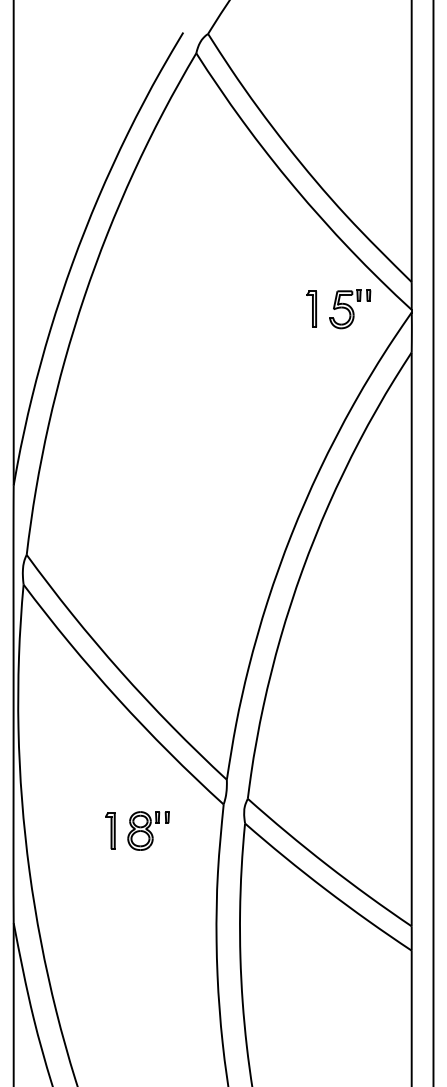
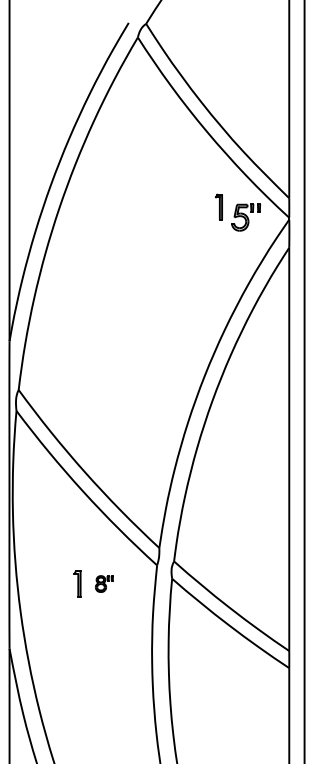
part: (311, 308) -> (218, 206), moved
part: (148, 830) -> (104, 583), size x0.6

